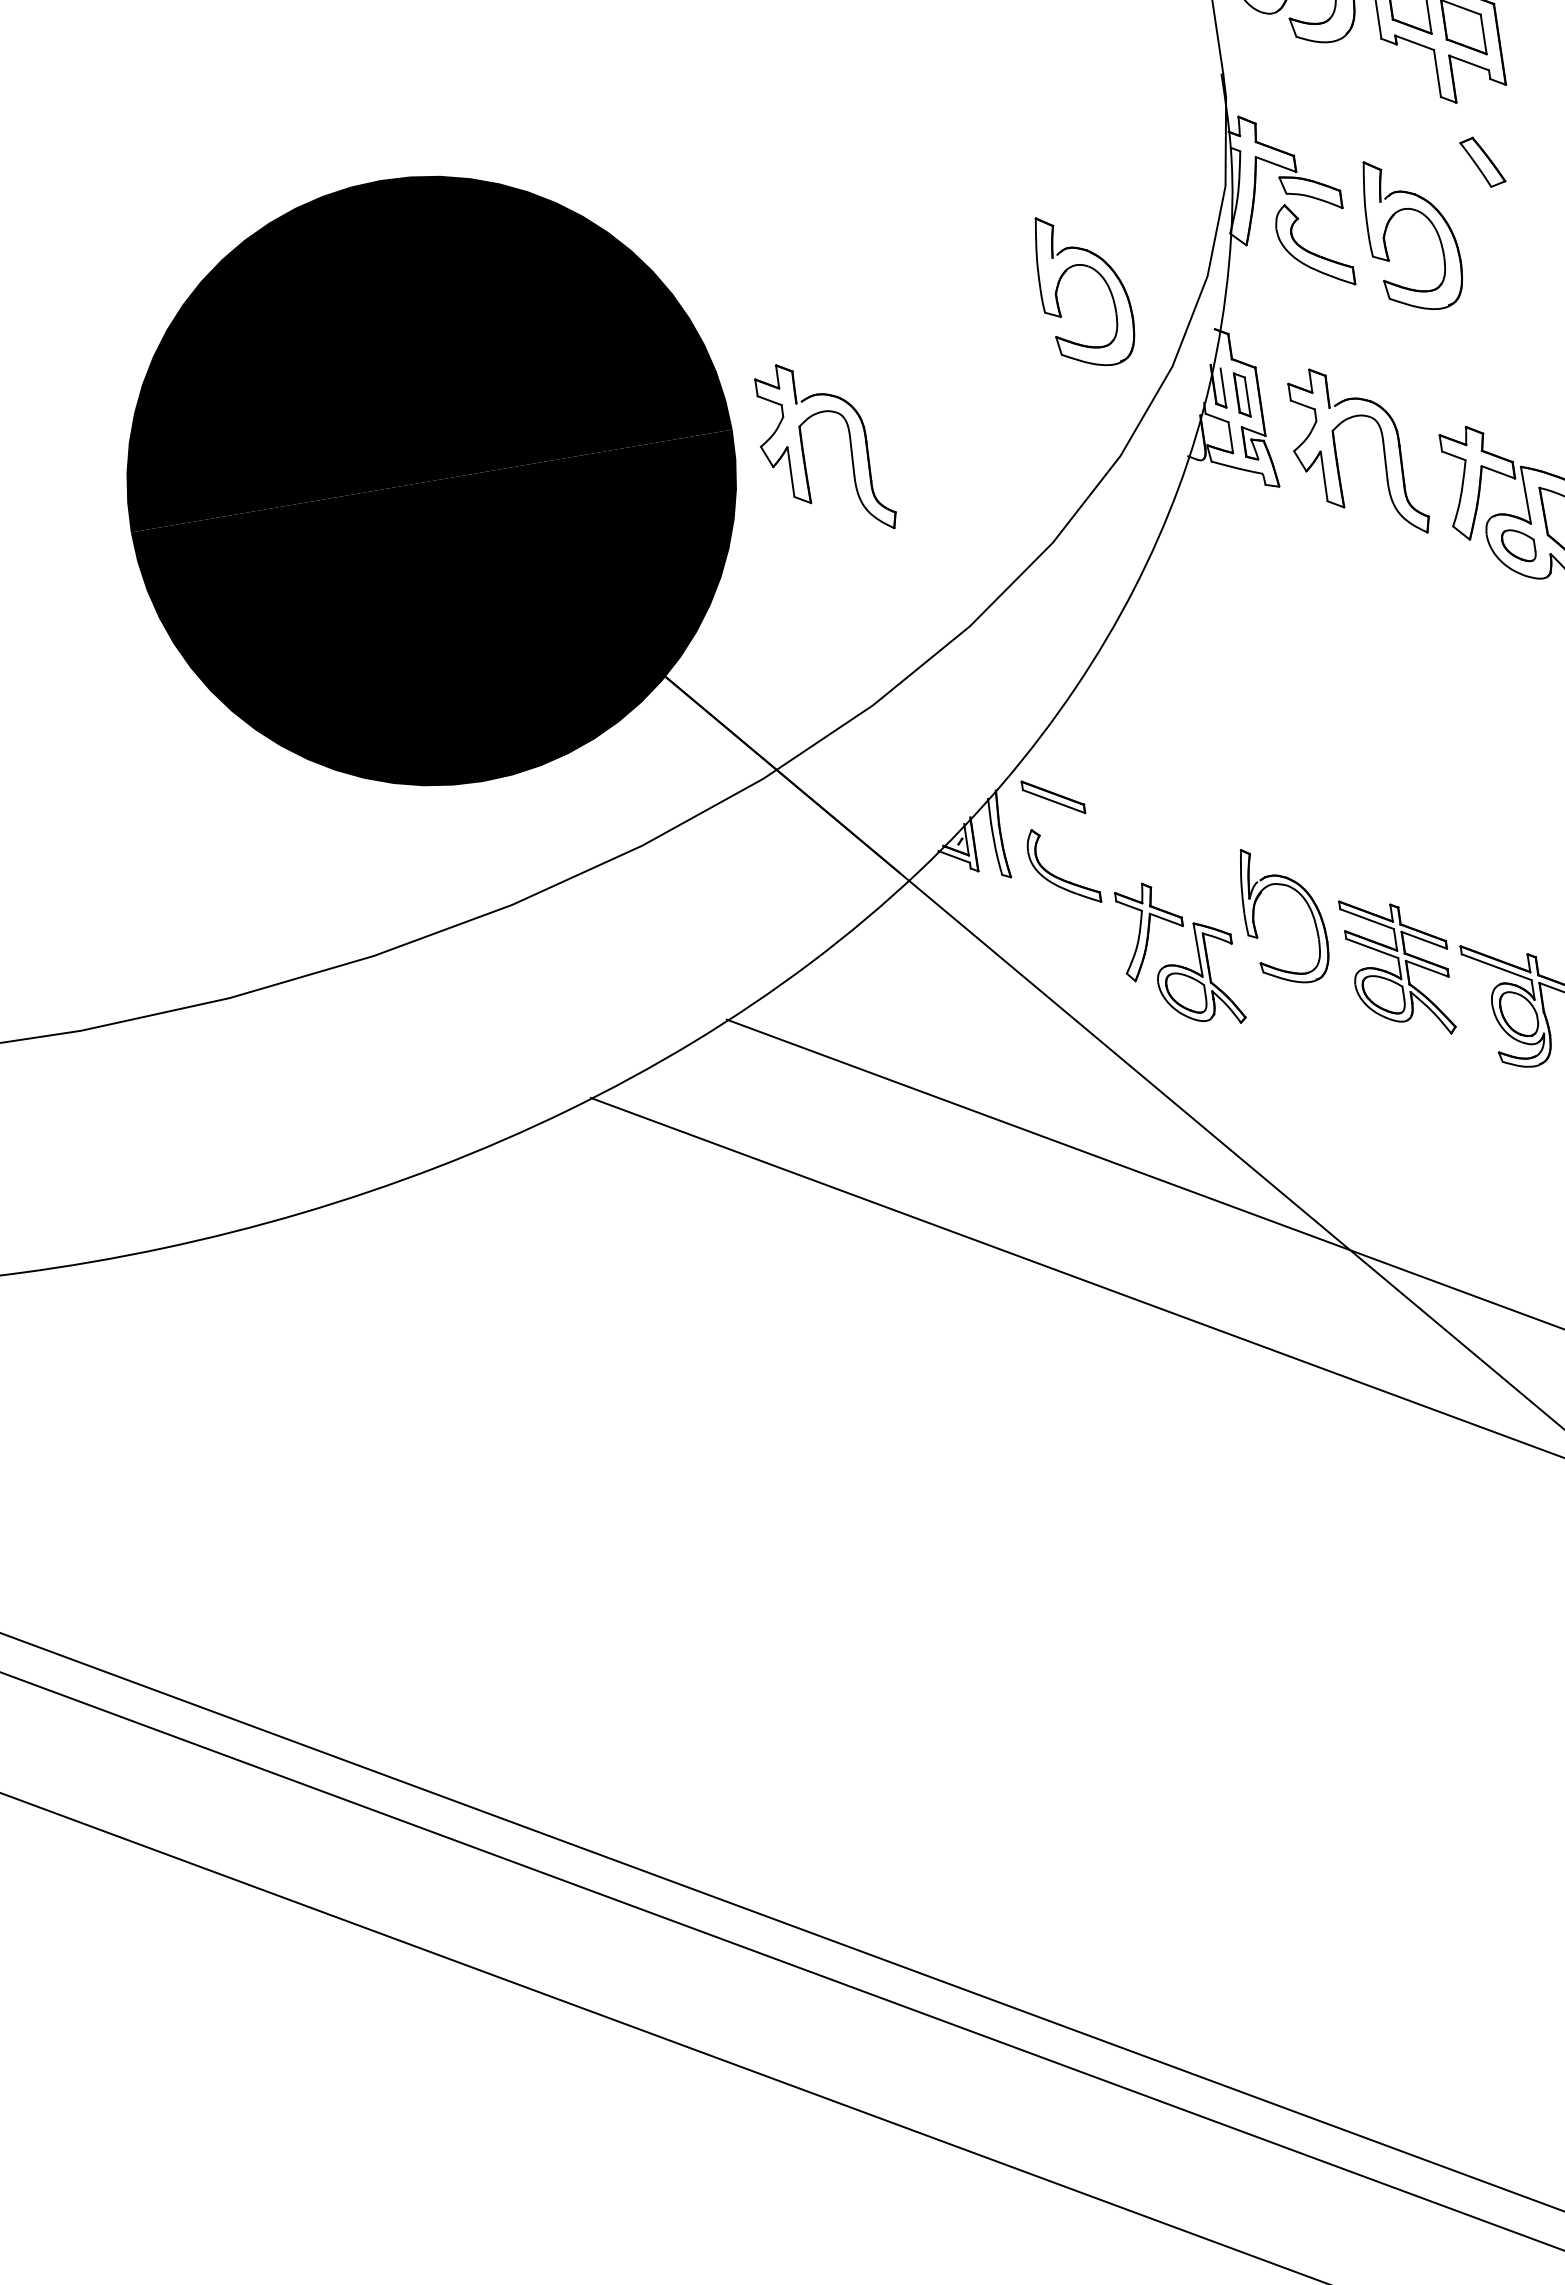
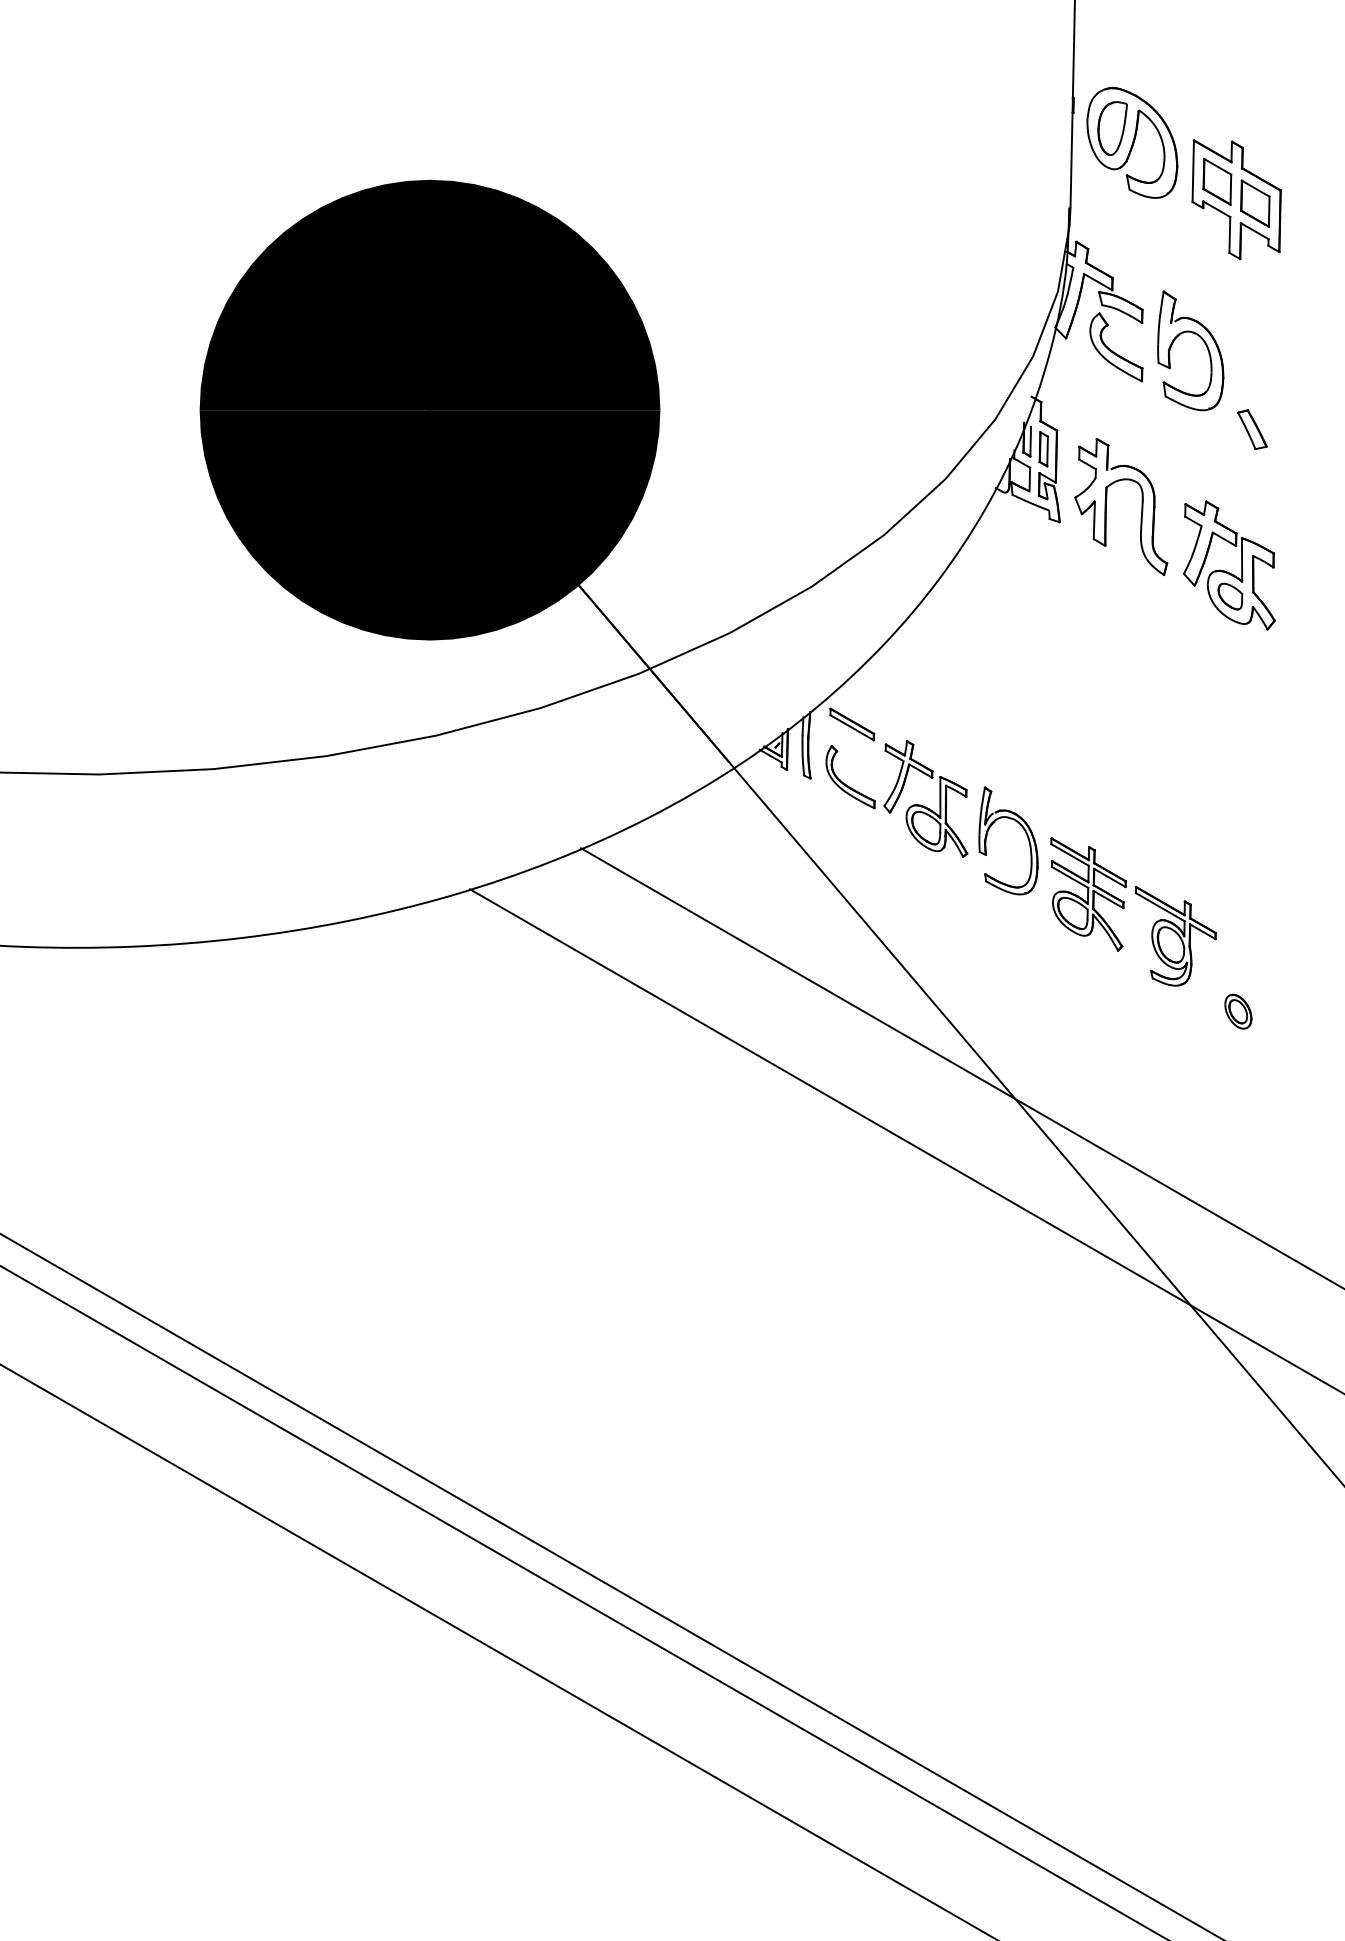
part: (1483, 161) -> (1252, 429), moved
part: (1099, 275) -> (952, 342), removed
part: (803, 451) -> (710, 435), removed
part: (1177, 964) -> (923, 805), moved

